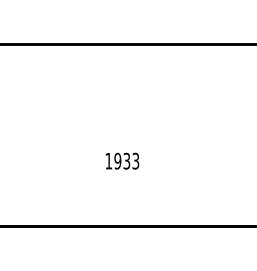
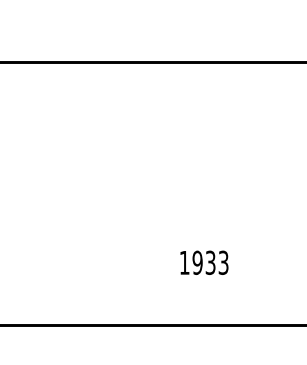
text: (122, 160) -> (204, 261), moved

